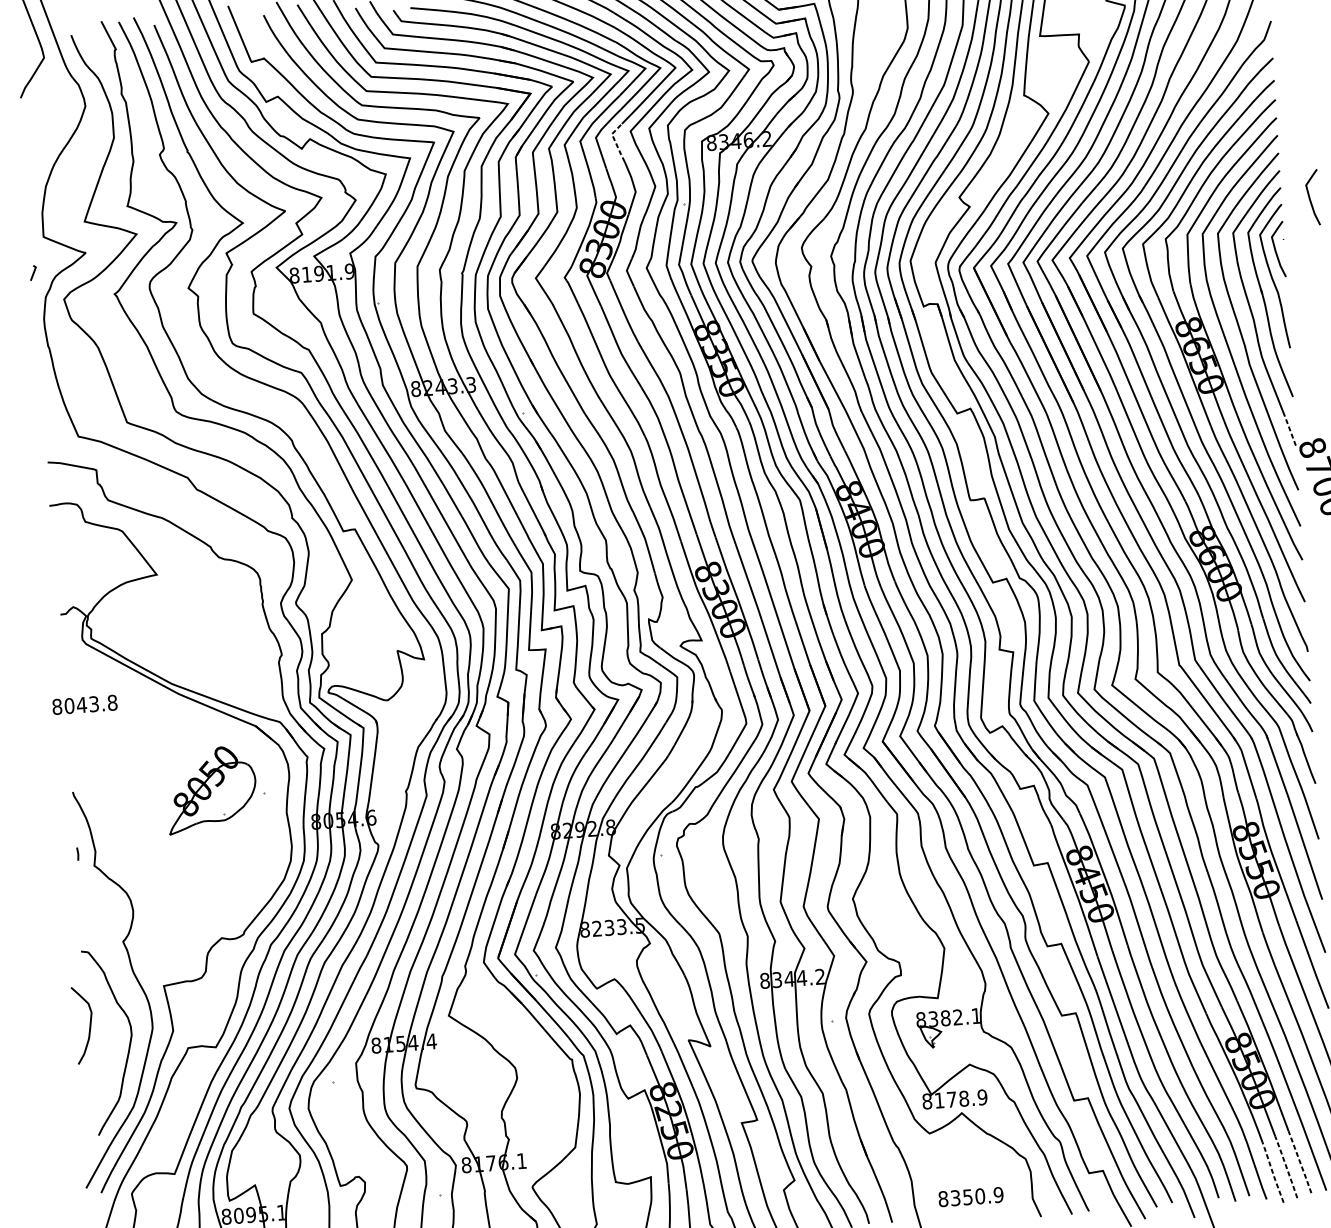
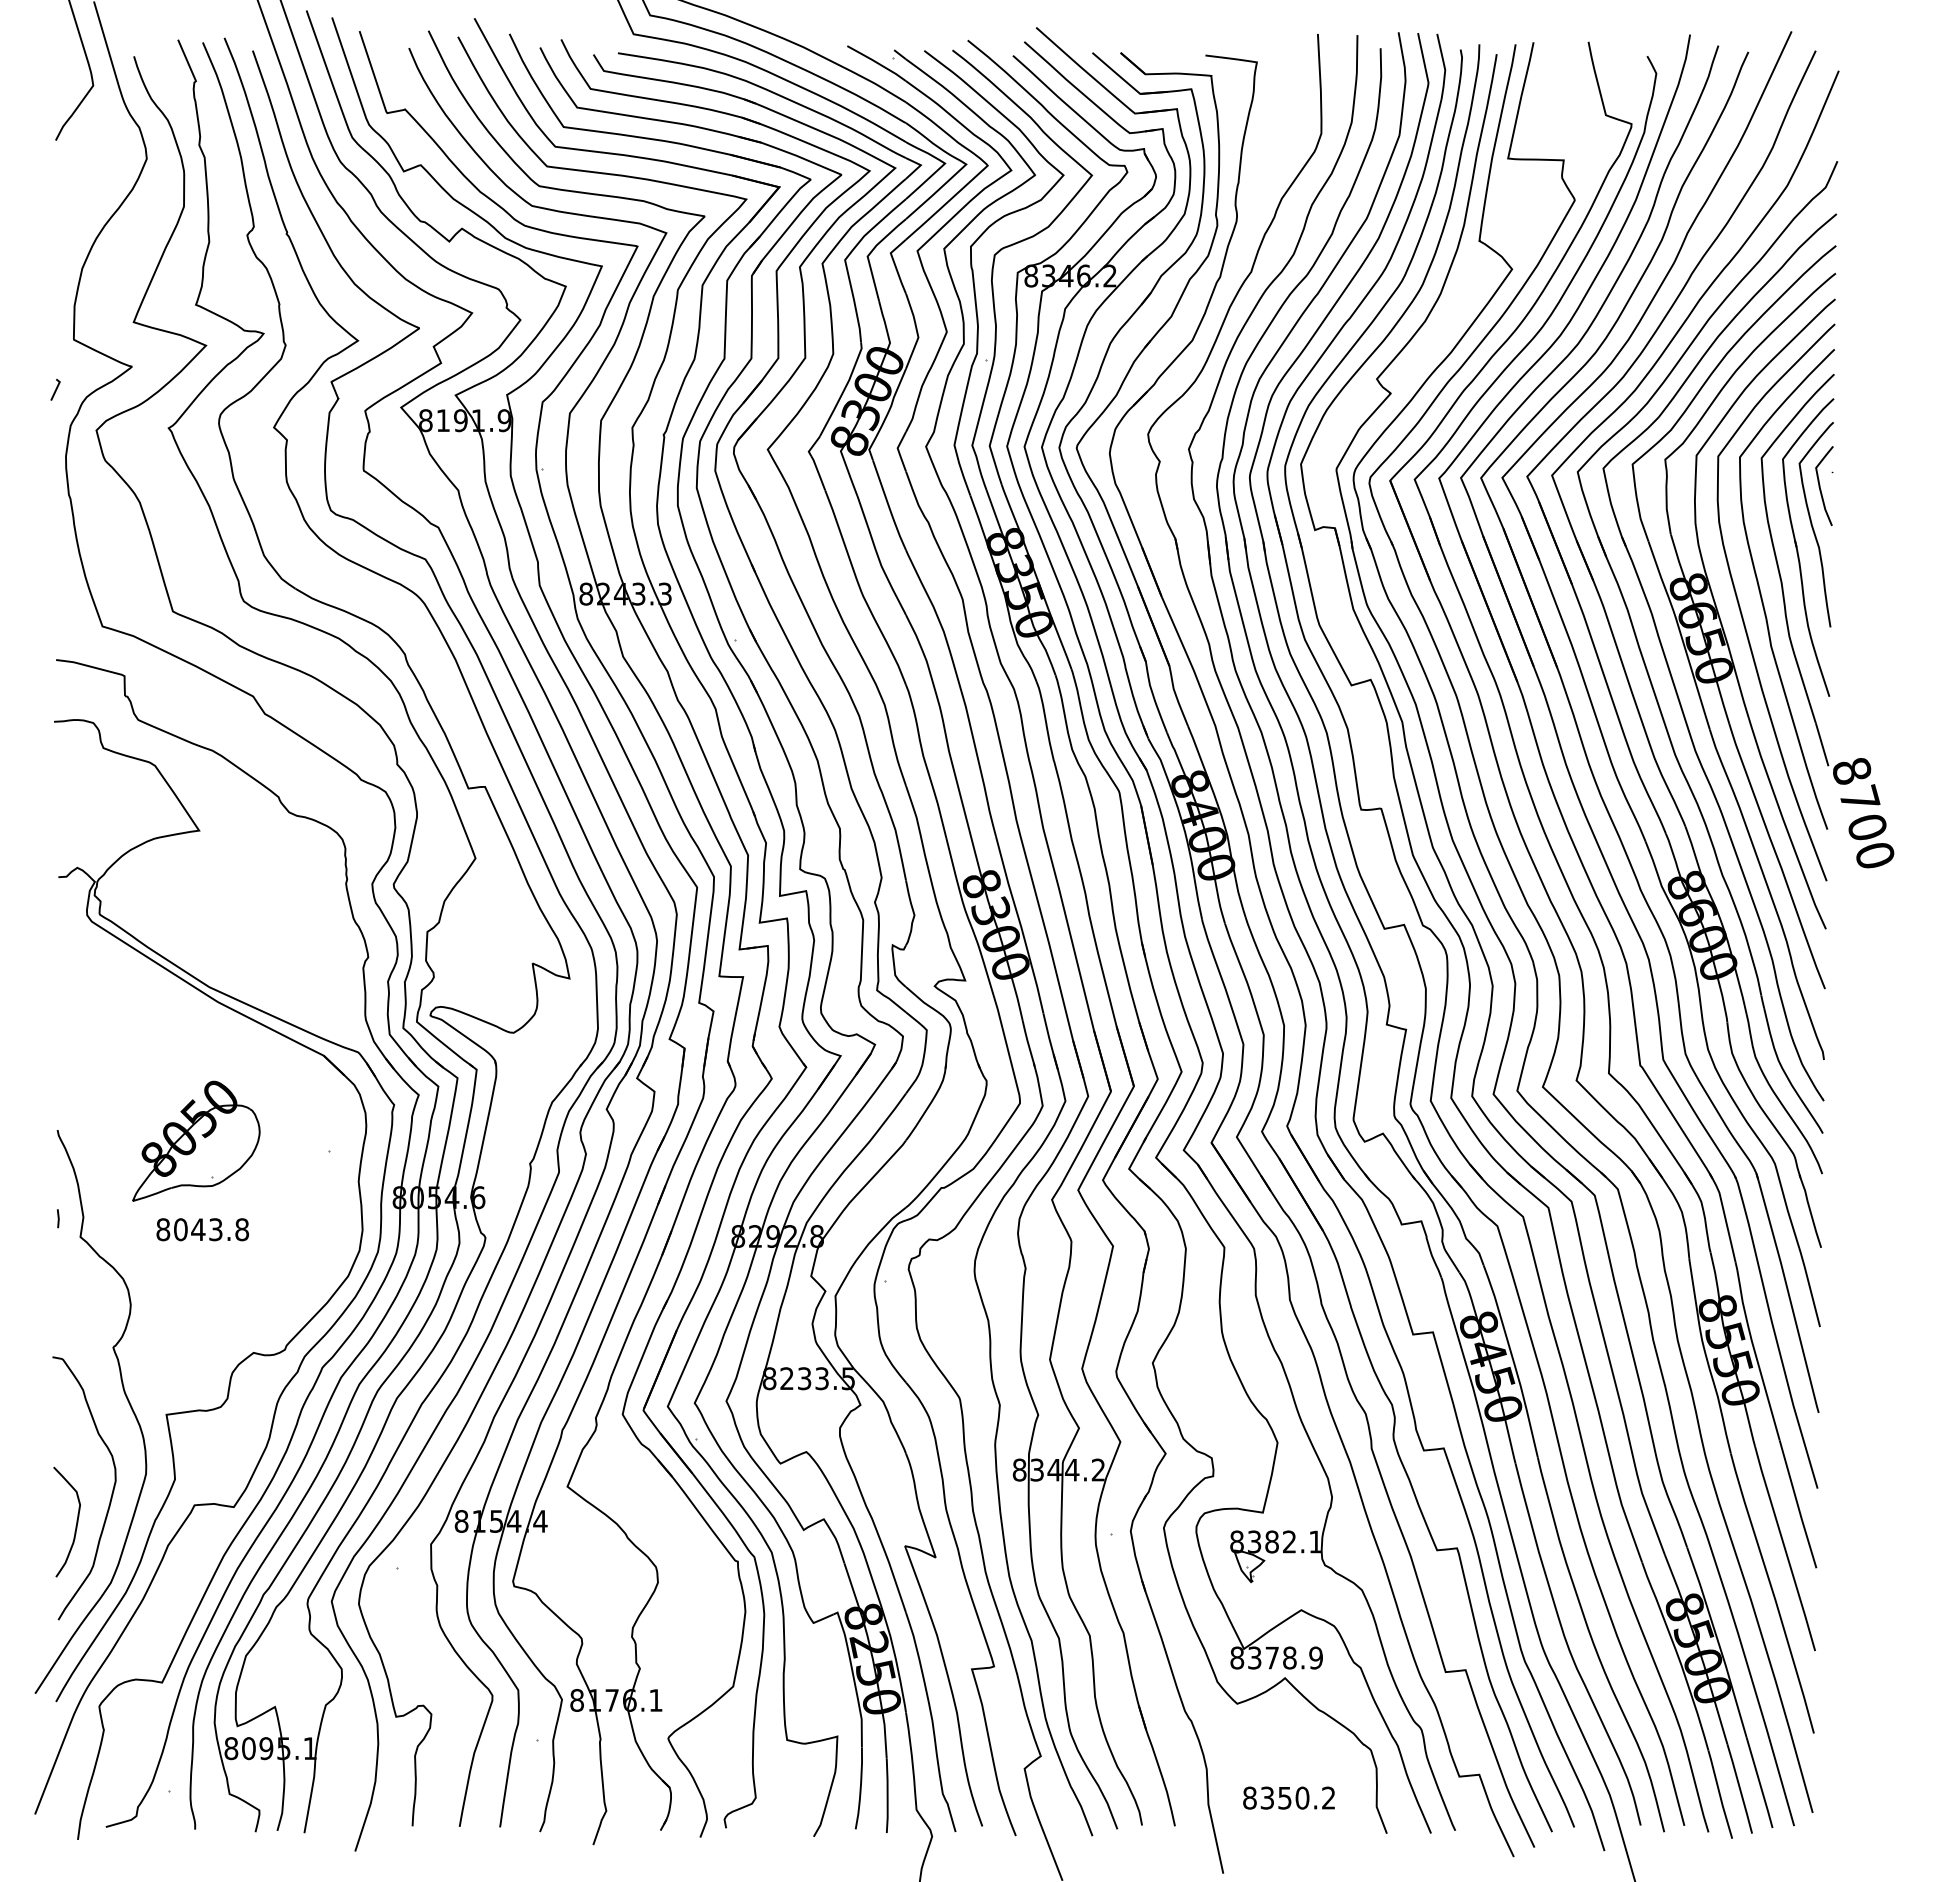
line: (615, 141) -> (894, 263), dashed -> solid
curve: (1310, 198) -> (1874, 416), removed
line: (1289, 430) -> (1821, 743), dashed -> solid
text: (84, 704) -> (202, 1229), moved
part: (211, 789) -> (196, 1140), moved
curve: (89, 1027) -> (75, 1525), moved
text: (939, 1100) -> (1254, 1657), 8178.9 -> 8378.9
line: (1299, 1162) -> (1759, 1783), dashed -> solid
line: (1286, 1167) -> (1739, 1788), dashed -> solid
line: (1272, 1172) -> (1719, 1794), dashed -> solid
text: (998, 1194) -> (1328, 1797), 8350.9 -> 8350.2

